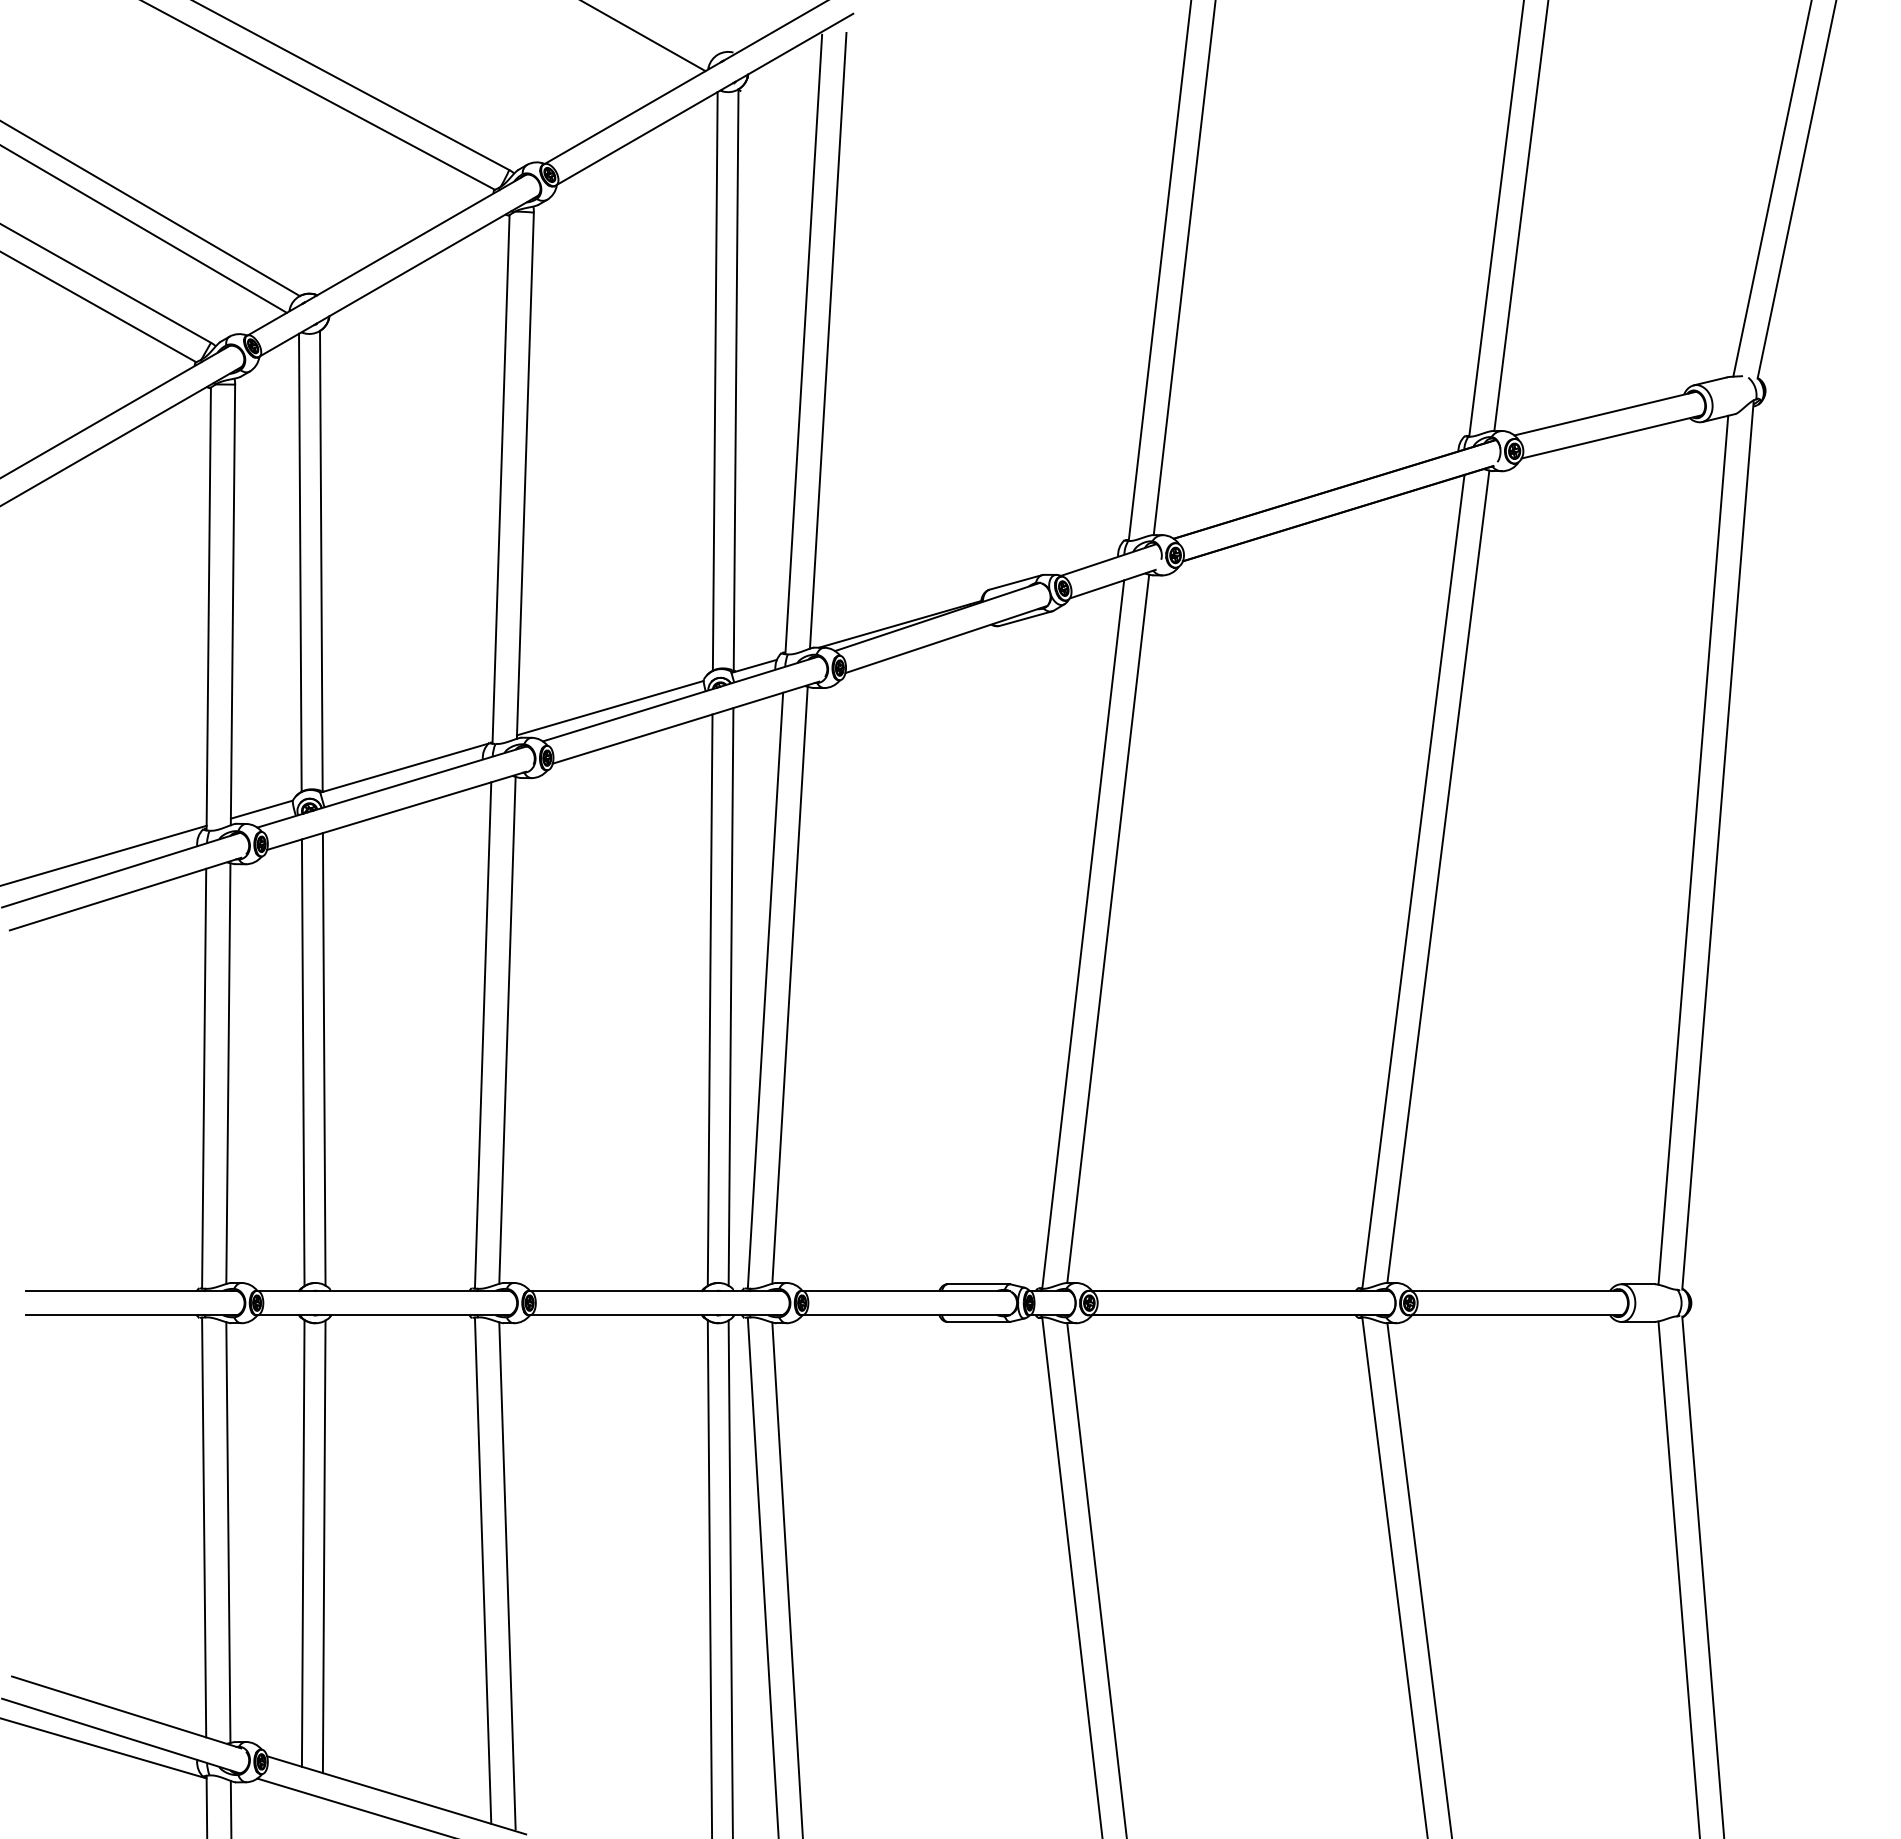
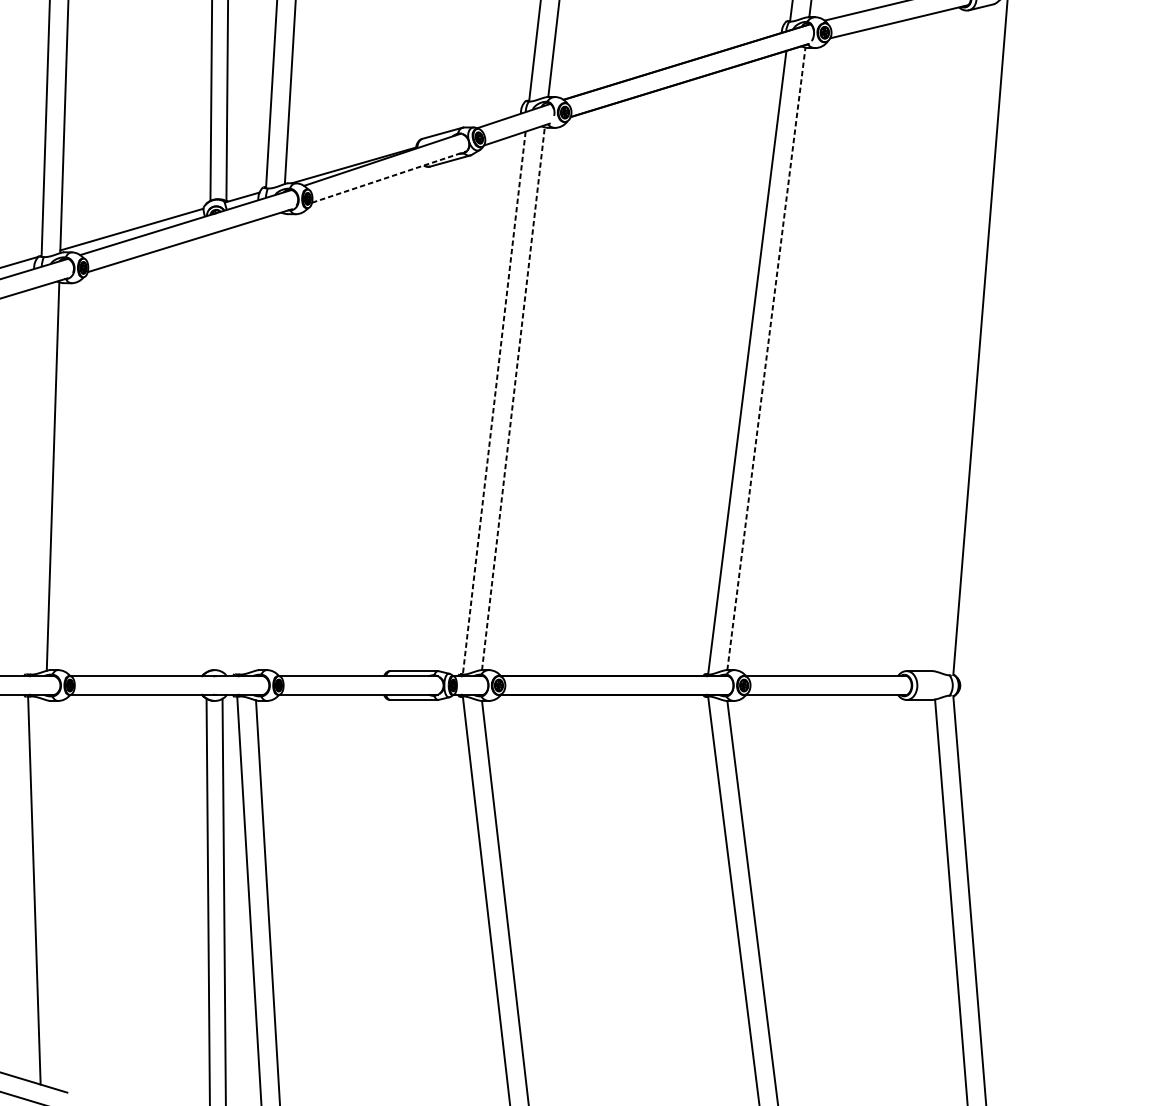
line: (946, 639) -> (389, 177), solid -> dashed
line: (1693, 849) -> (961, 337), removed
line: (1438, 876) -> (766, 358), solid -> dashed
line: (1108, 928) -> (513, 398), solid -> dashed
line: (1083, 934) -> (494, 403), solid -> dashed
line: (789, 984) -> (269, 441), removed
line: (765, 990) -> (250, 445), removed
line: (730, 996) -> (223, 450), removed
line: (709, 999) -> (207, 452), removed
line: (482, 1035) -> (33, 480), removed
line: (507, 1575) -> (53, 894), removed

